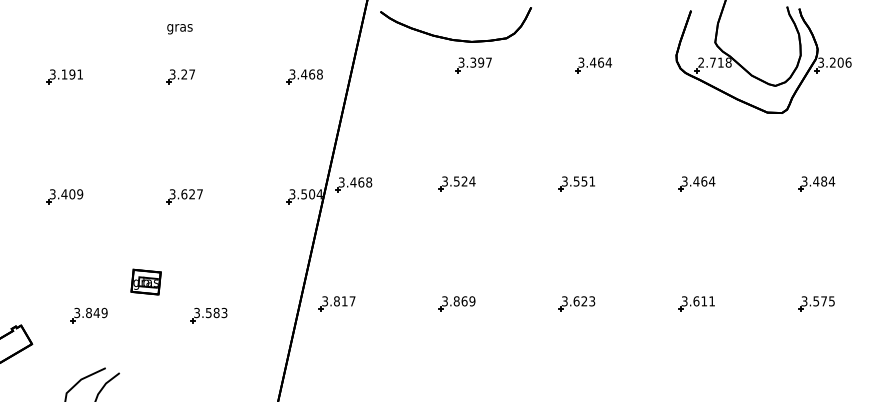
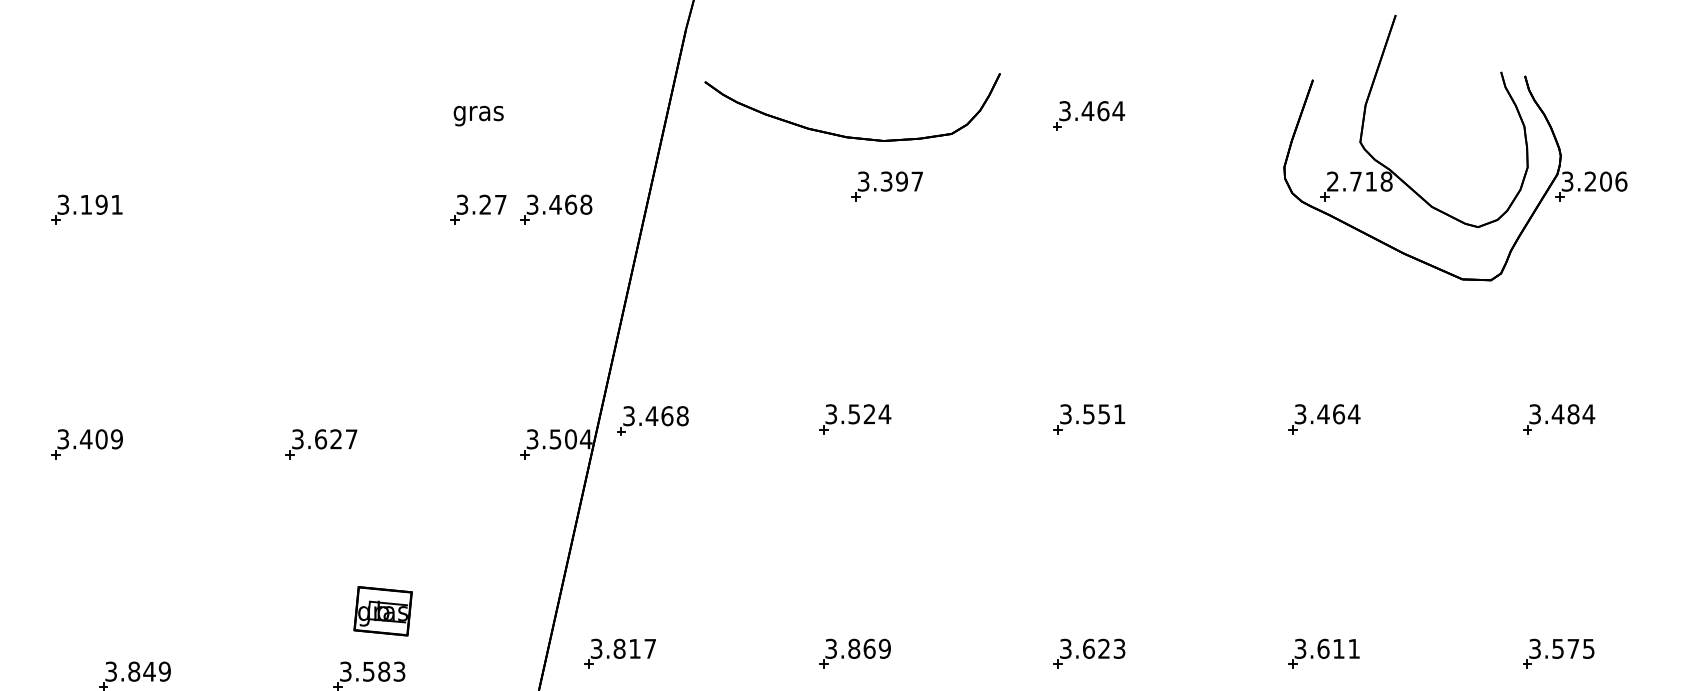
text: (179, 29) -> (477, 116), moved
part: (593, 65) -> (1088, 116), moved
part: (180, 76) -> (477, 208), moved
part: (145, 281) -> (381, 610), moved

